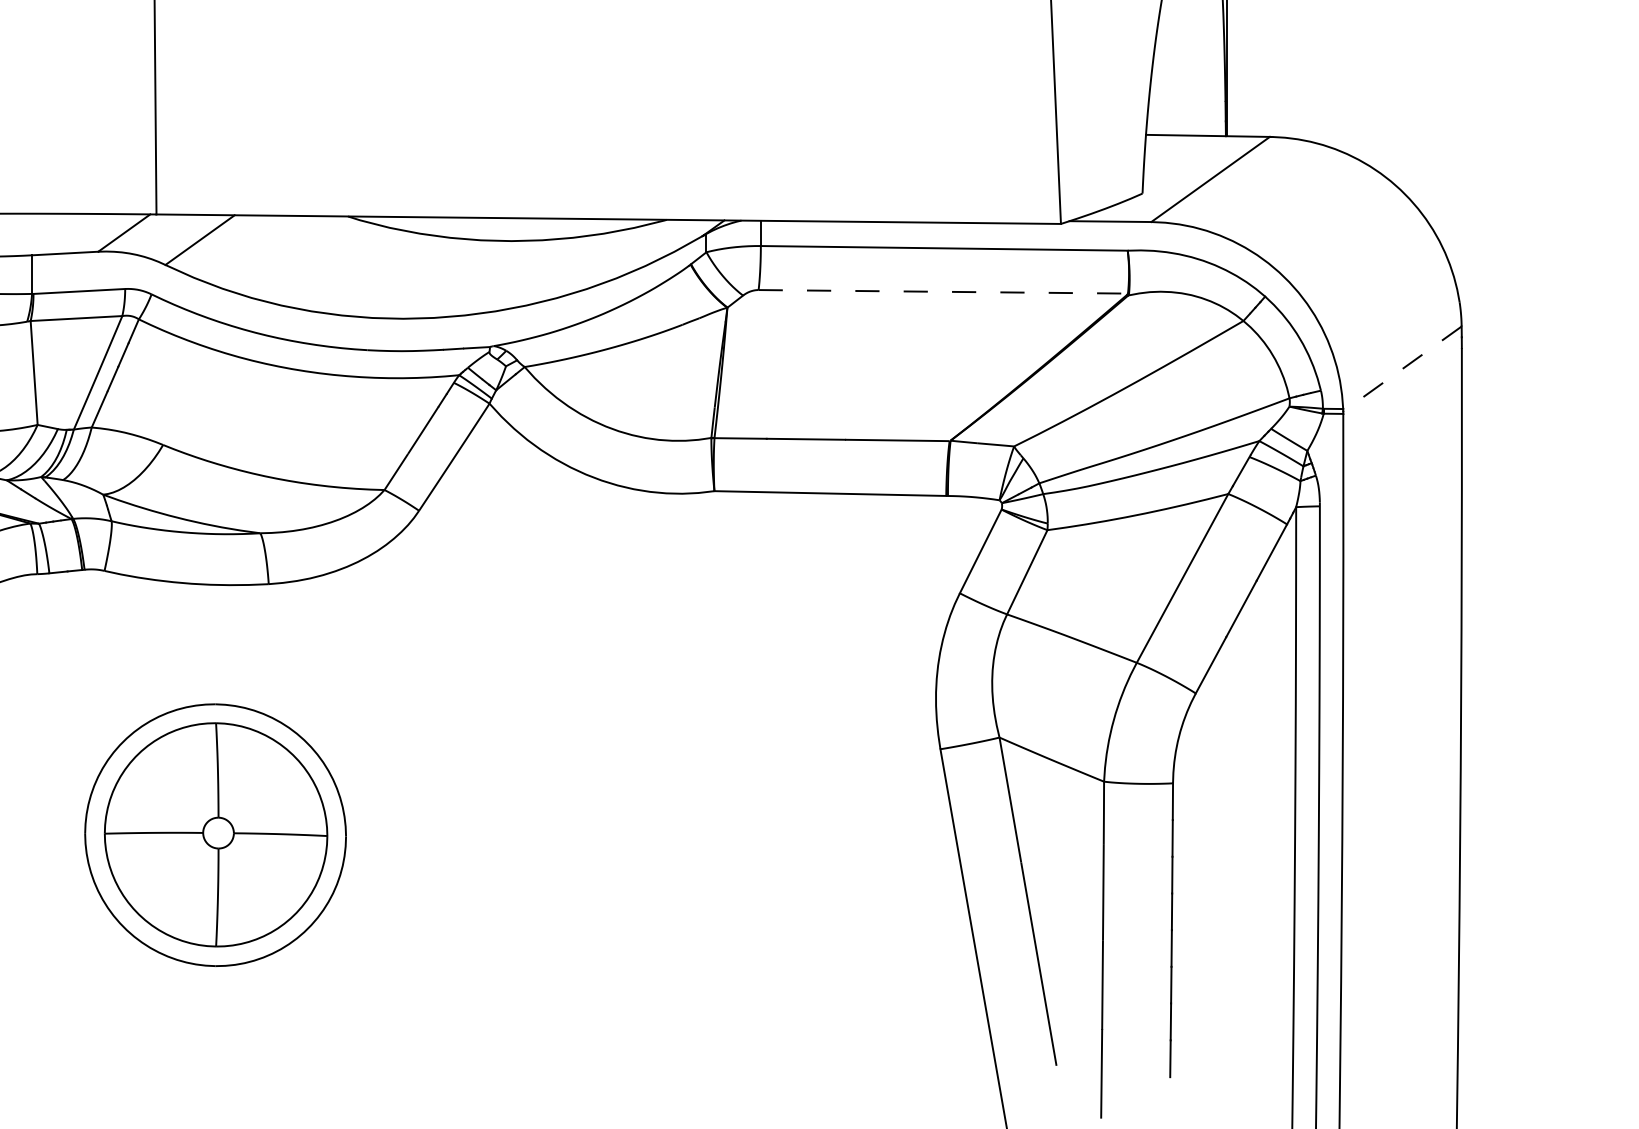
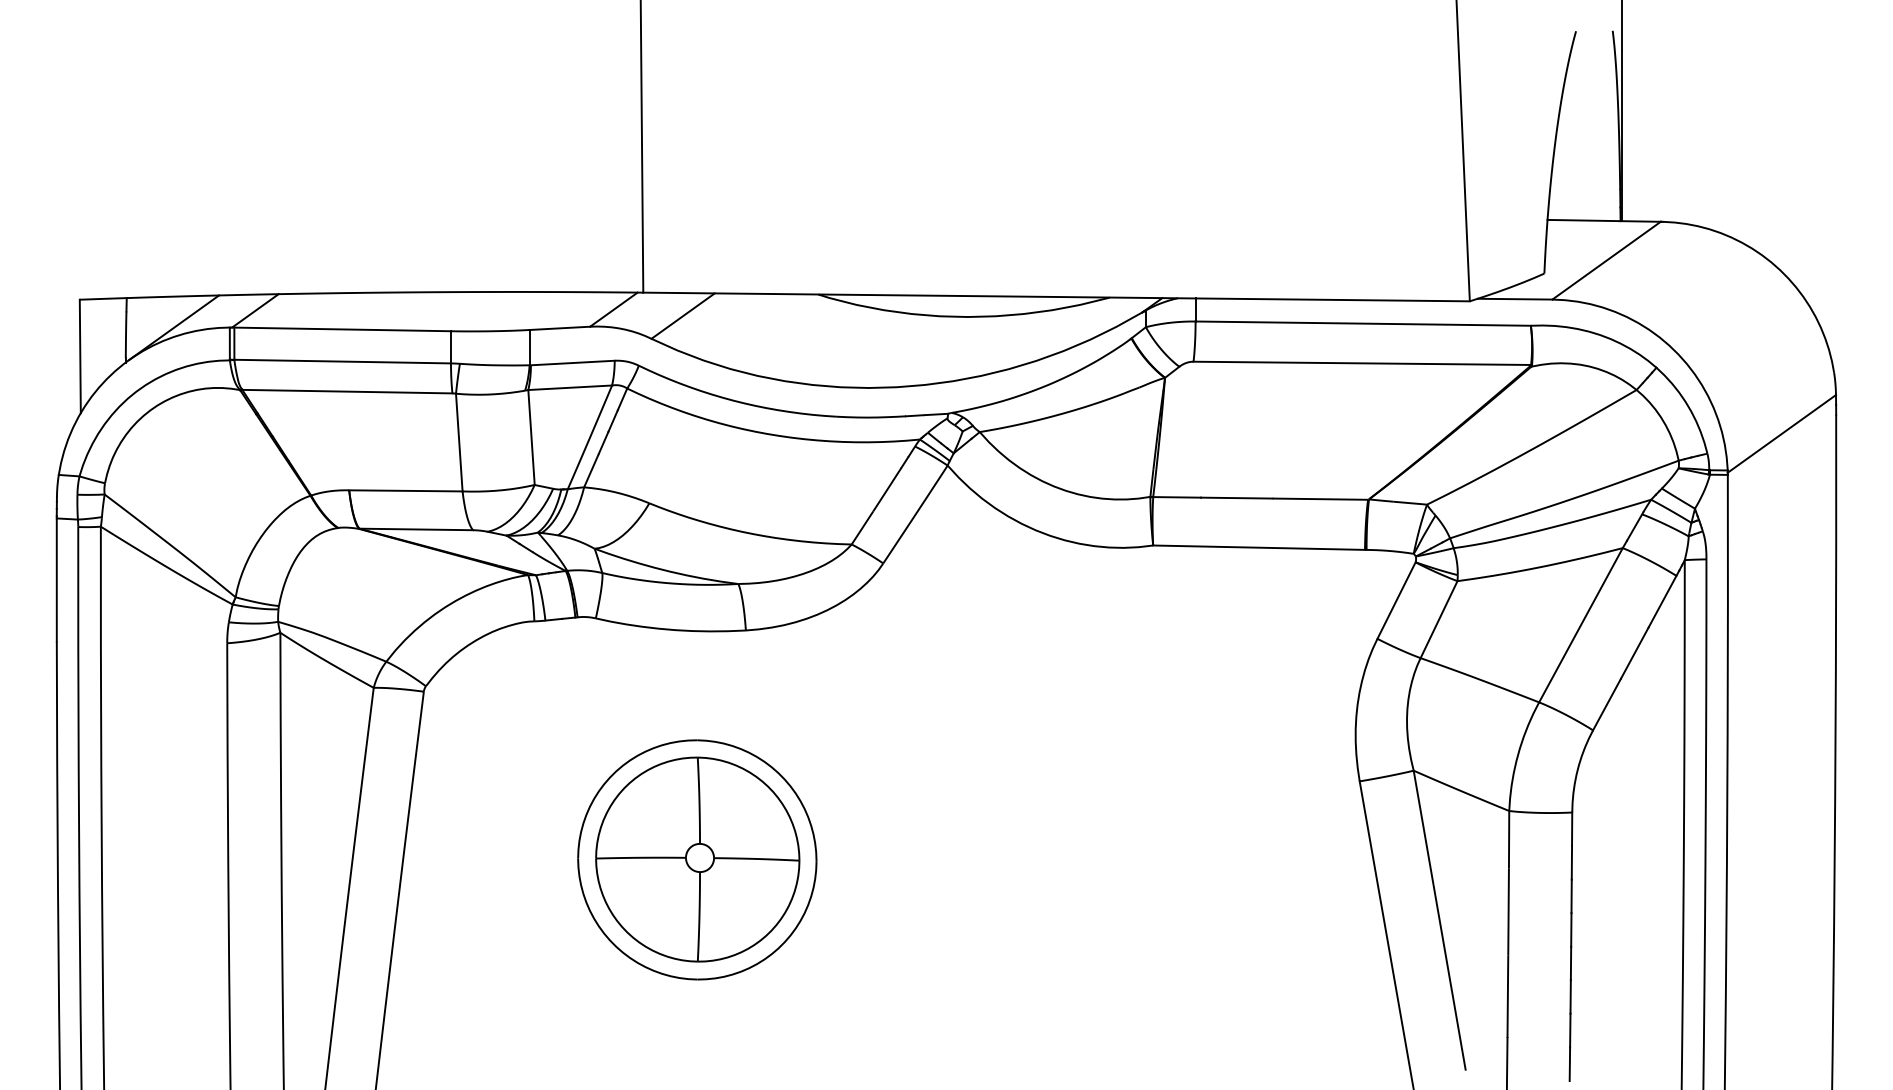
line: (943, 291) -> (1362, 363), dashed -> solid
line: (1402, 368) -> (1781, 433), dashed -> solid

